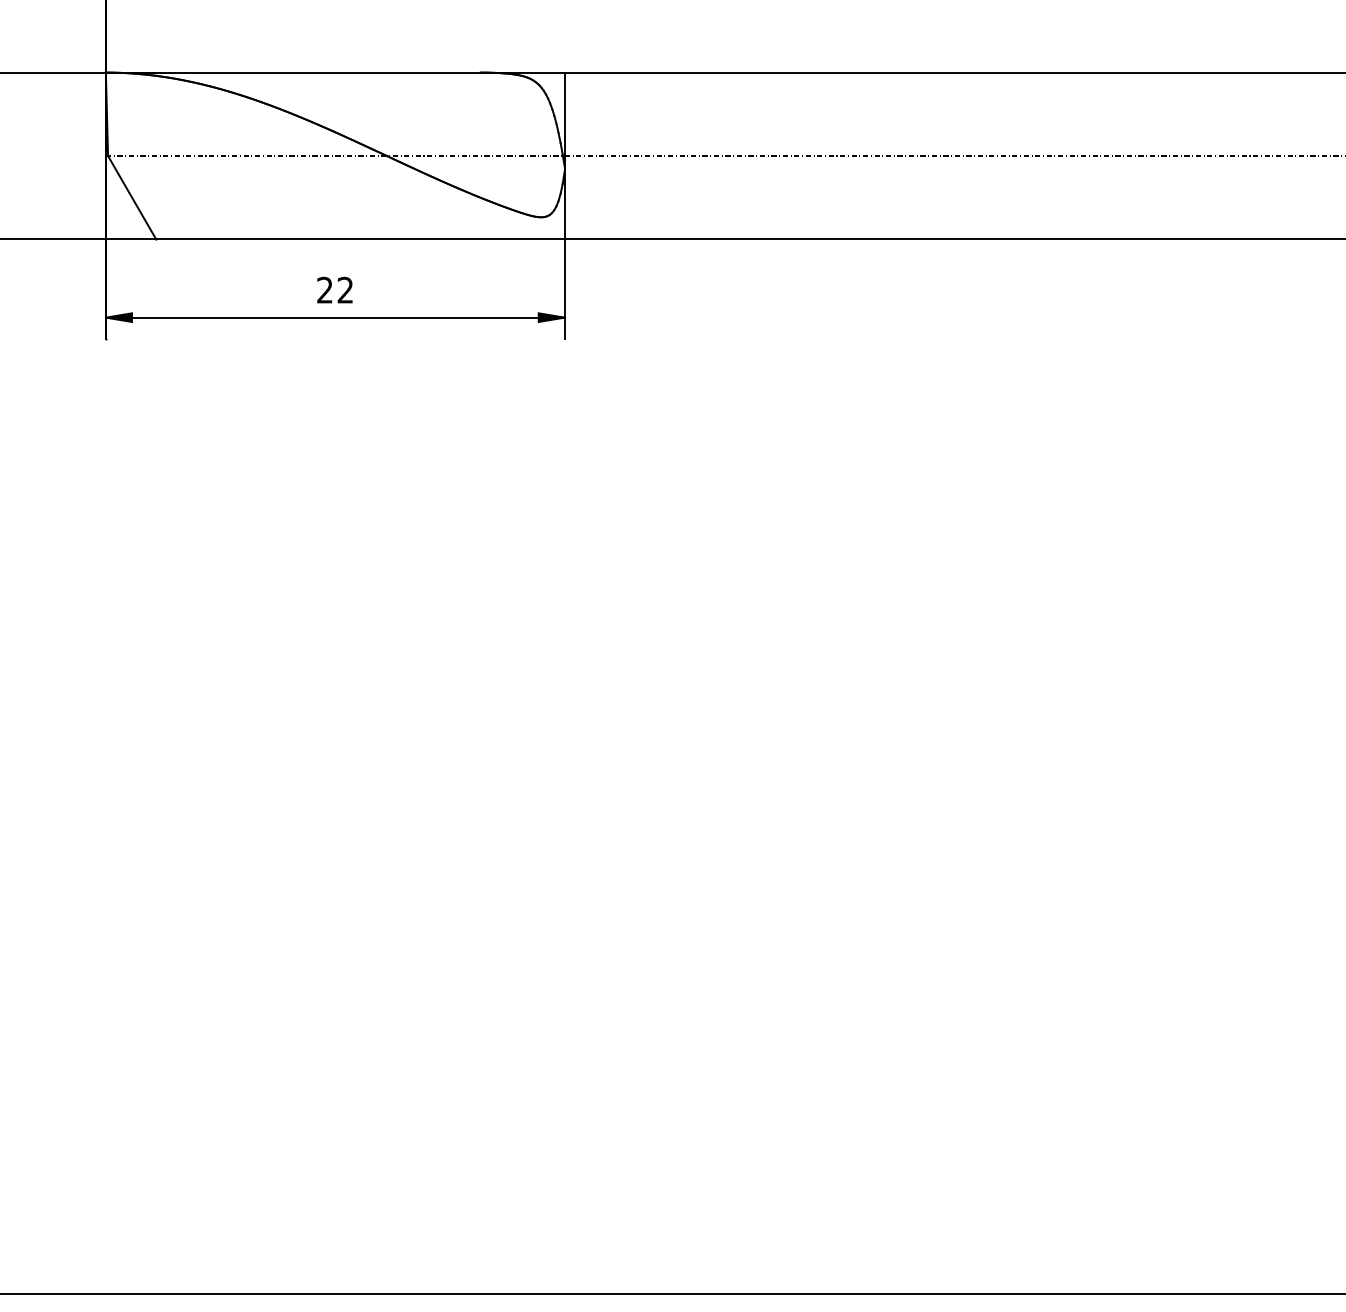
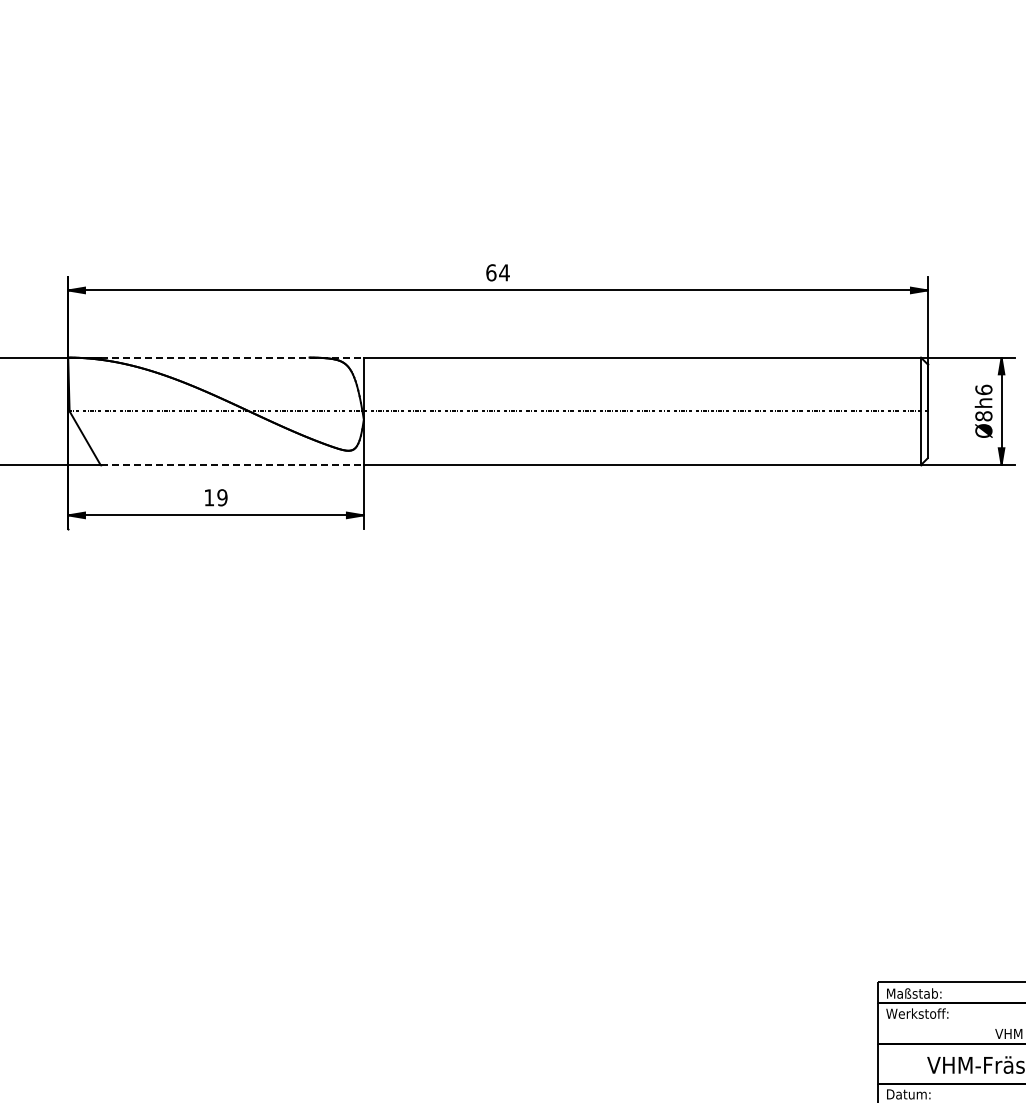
line: (361, 72) -> (232, 357), solid -> dashed
line: (361, 240) -> (232, 465), solid -> dashed
text: (334, 289) -> (215, 497), 22 -> 19

